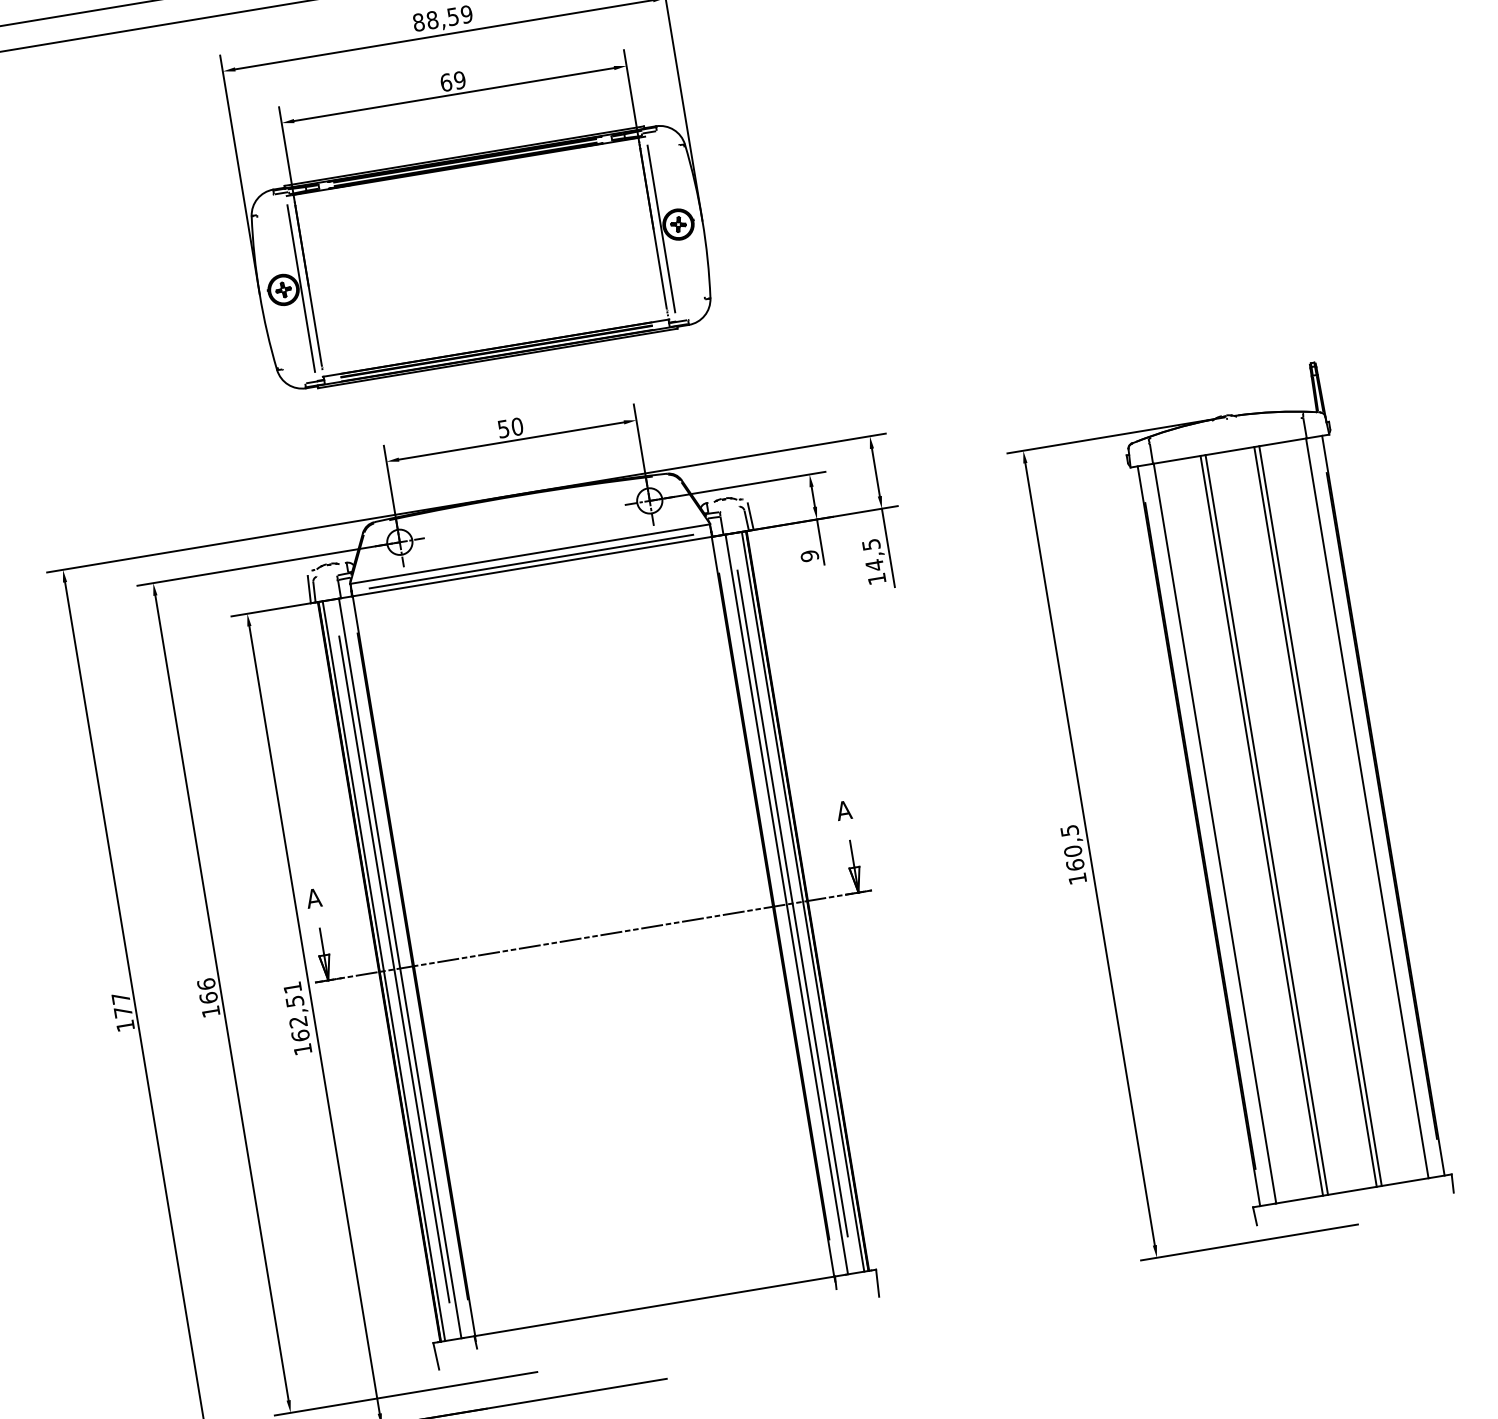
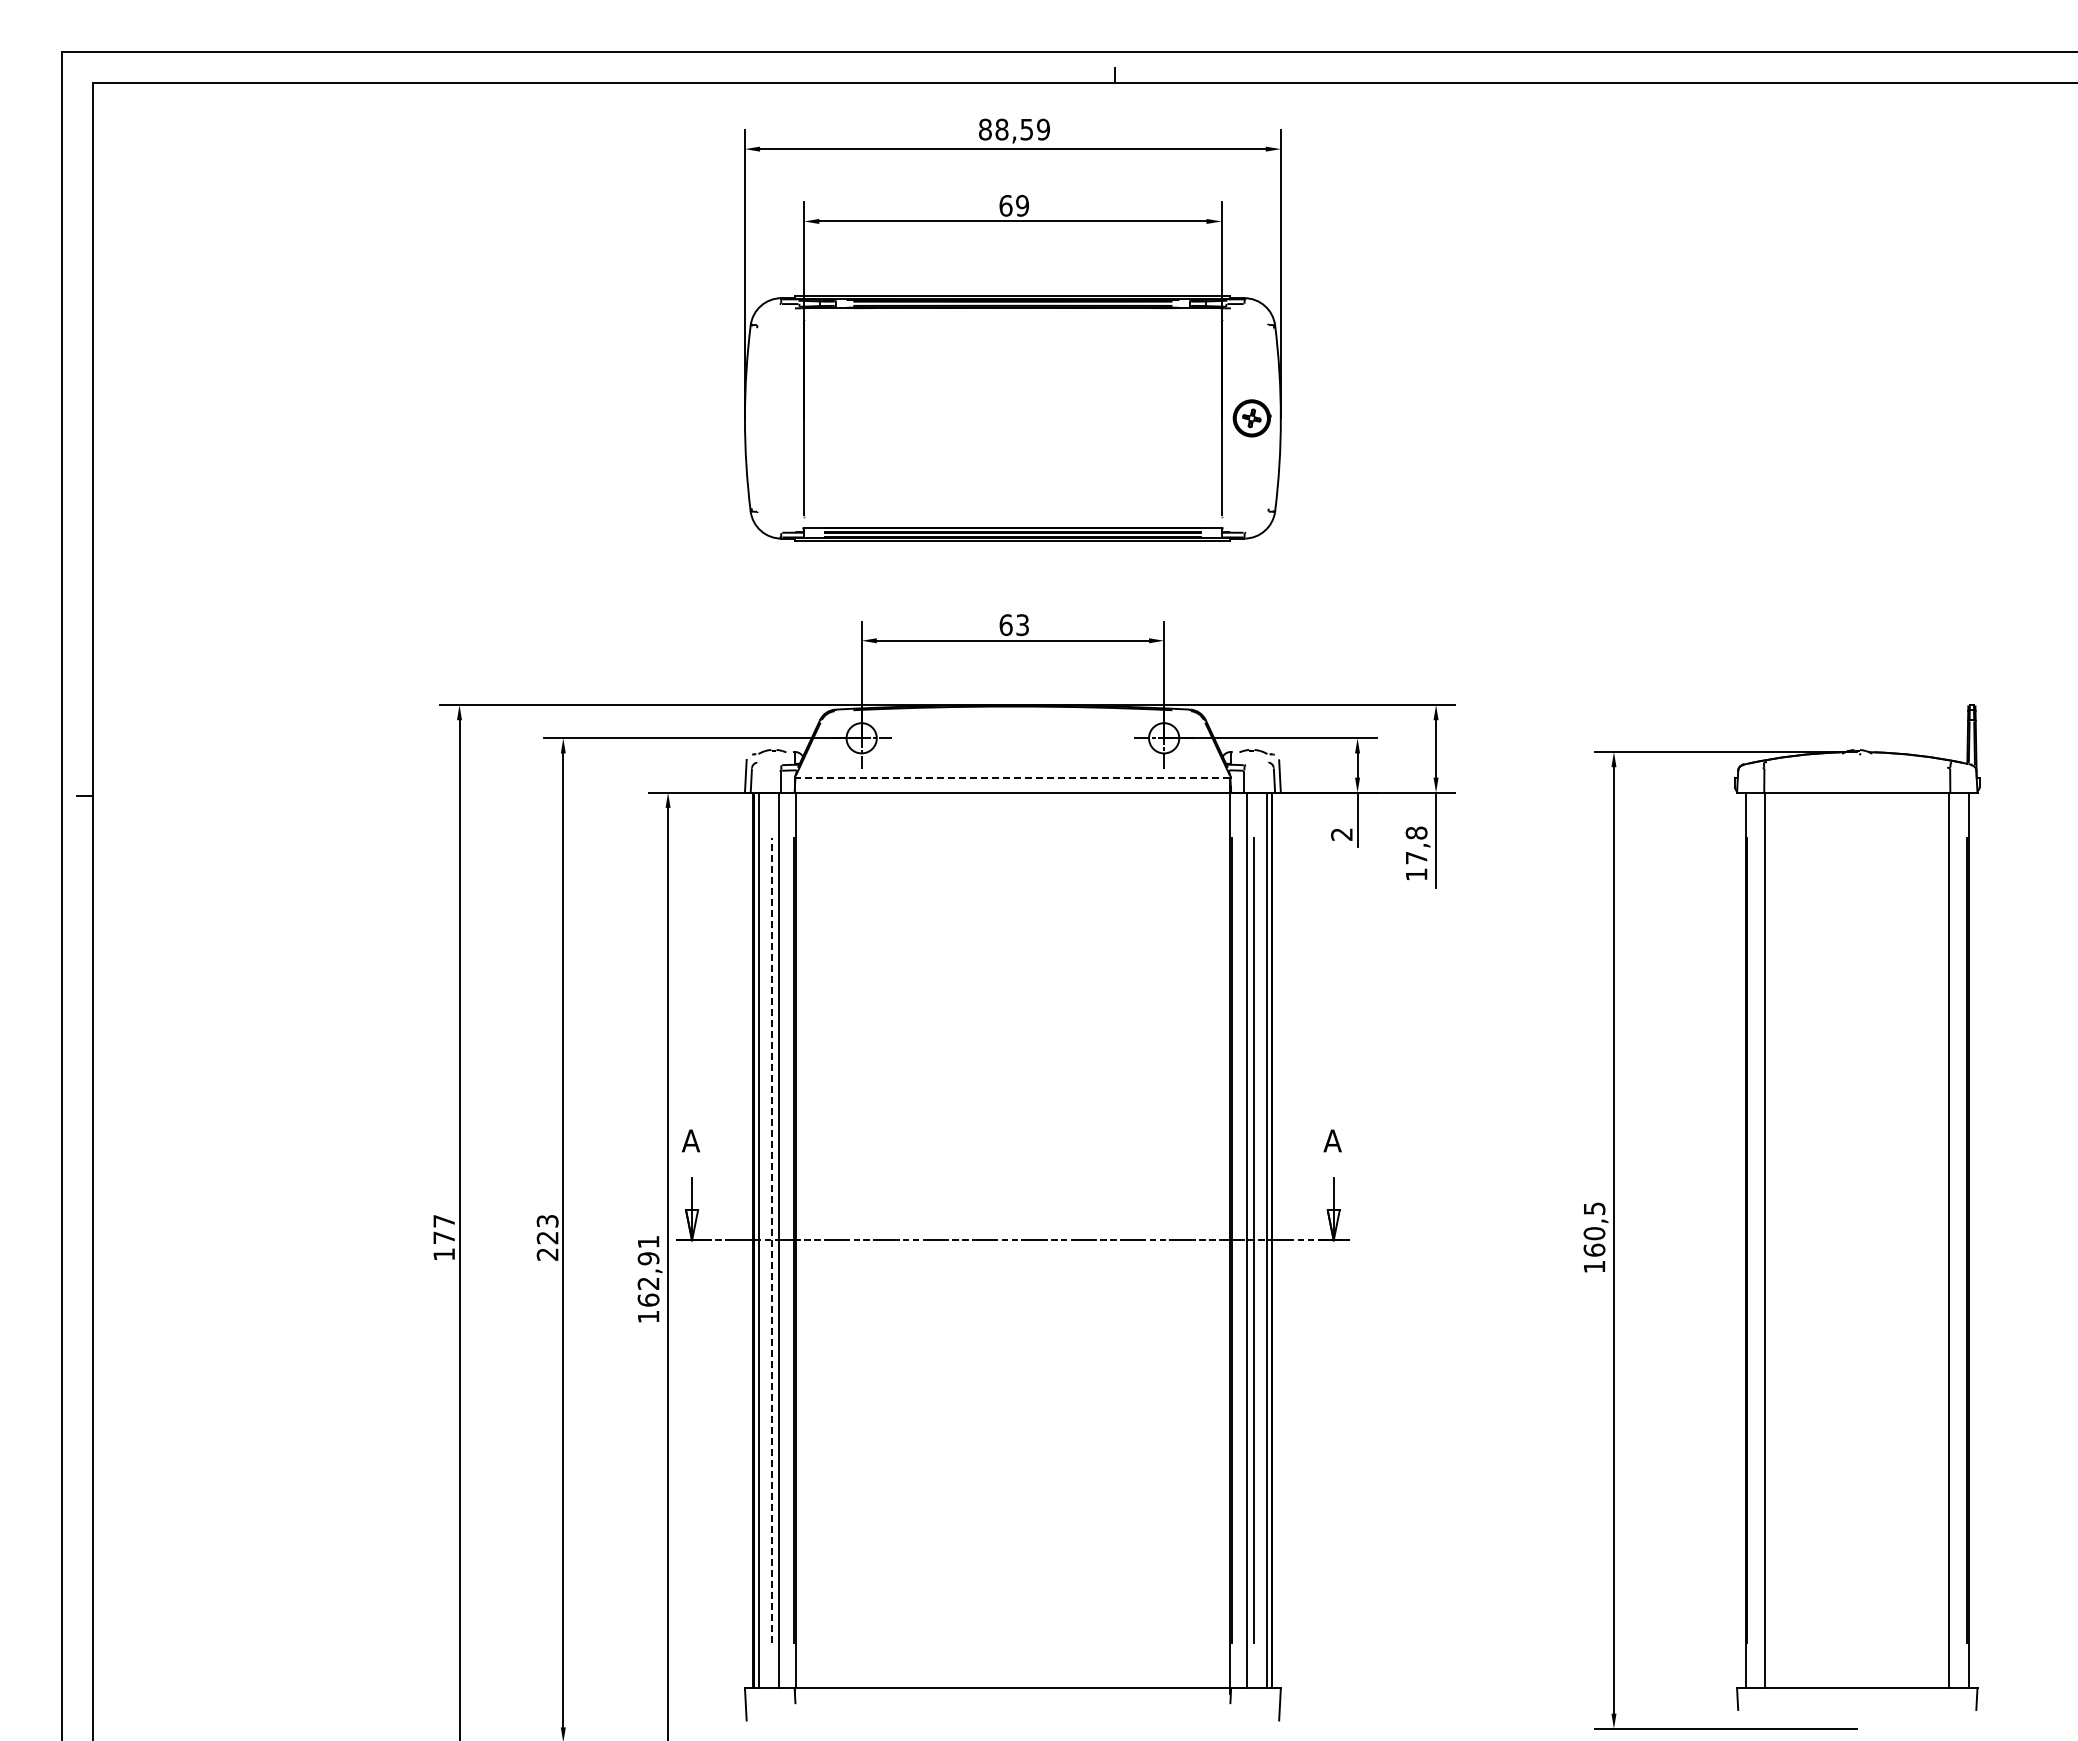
line: (661, 229) -> (1230, 420), removed
part: (284, 290) -> (774, 419), removed
text: (510, 428) -> (1014, 625), 50 -> 63
line: (529, 554) -> (1012, 777), solid -> dashed
text: (872, 554) -> (1416, 845), 14,5 -> 17,8
text: (809, 556) -> (1341, 834), 9 -> 2
line: (531, 561) -> (1012, 786), removed
line: (1320, 816) -> (1892, 1240), removed
line: (1315, 817) -> (1886, 1240), removed
line: (1261, 825) -> (1821, 1240), removed
line: (1266, 825) -> (1827, 1240), removed
line: (394, 969) -> (771, 1240), solid -> dashed
text: (208, 997) -> (547, 1237), 166 -> 223
text: (294, 1001) -> (648, 1258), 162,51 -> 162,91

